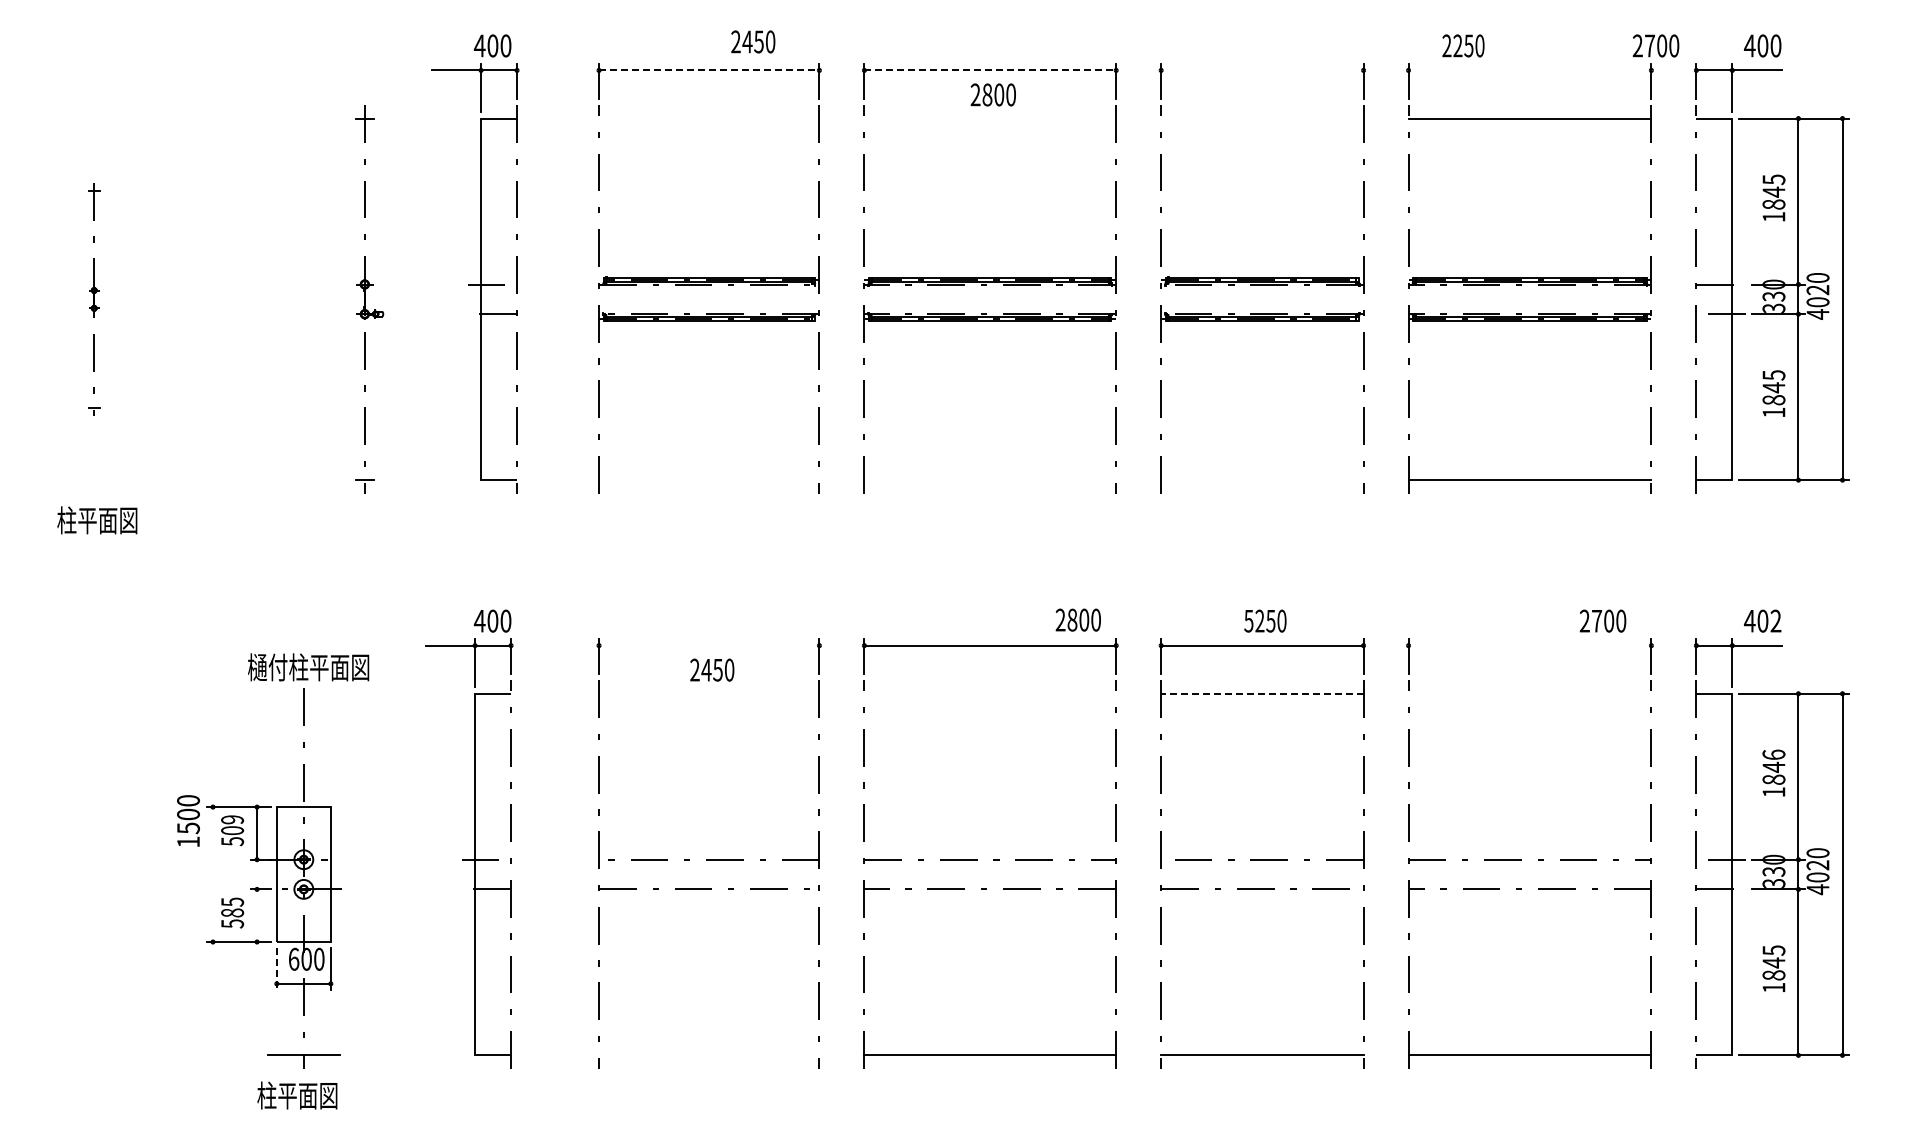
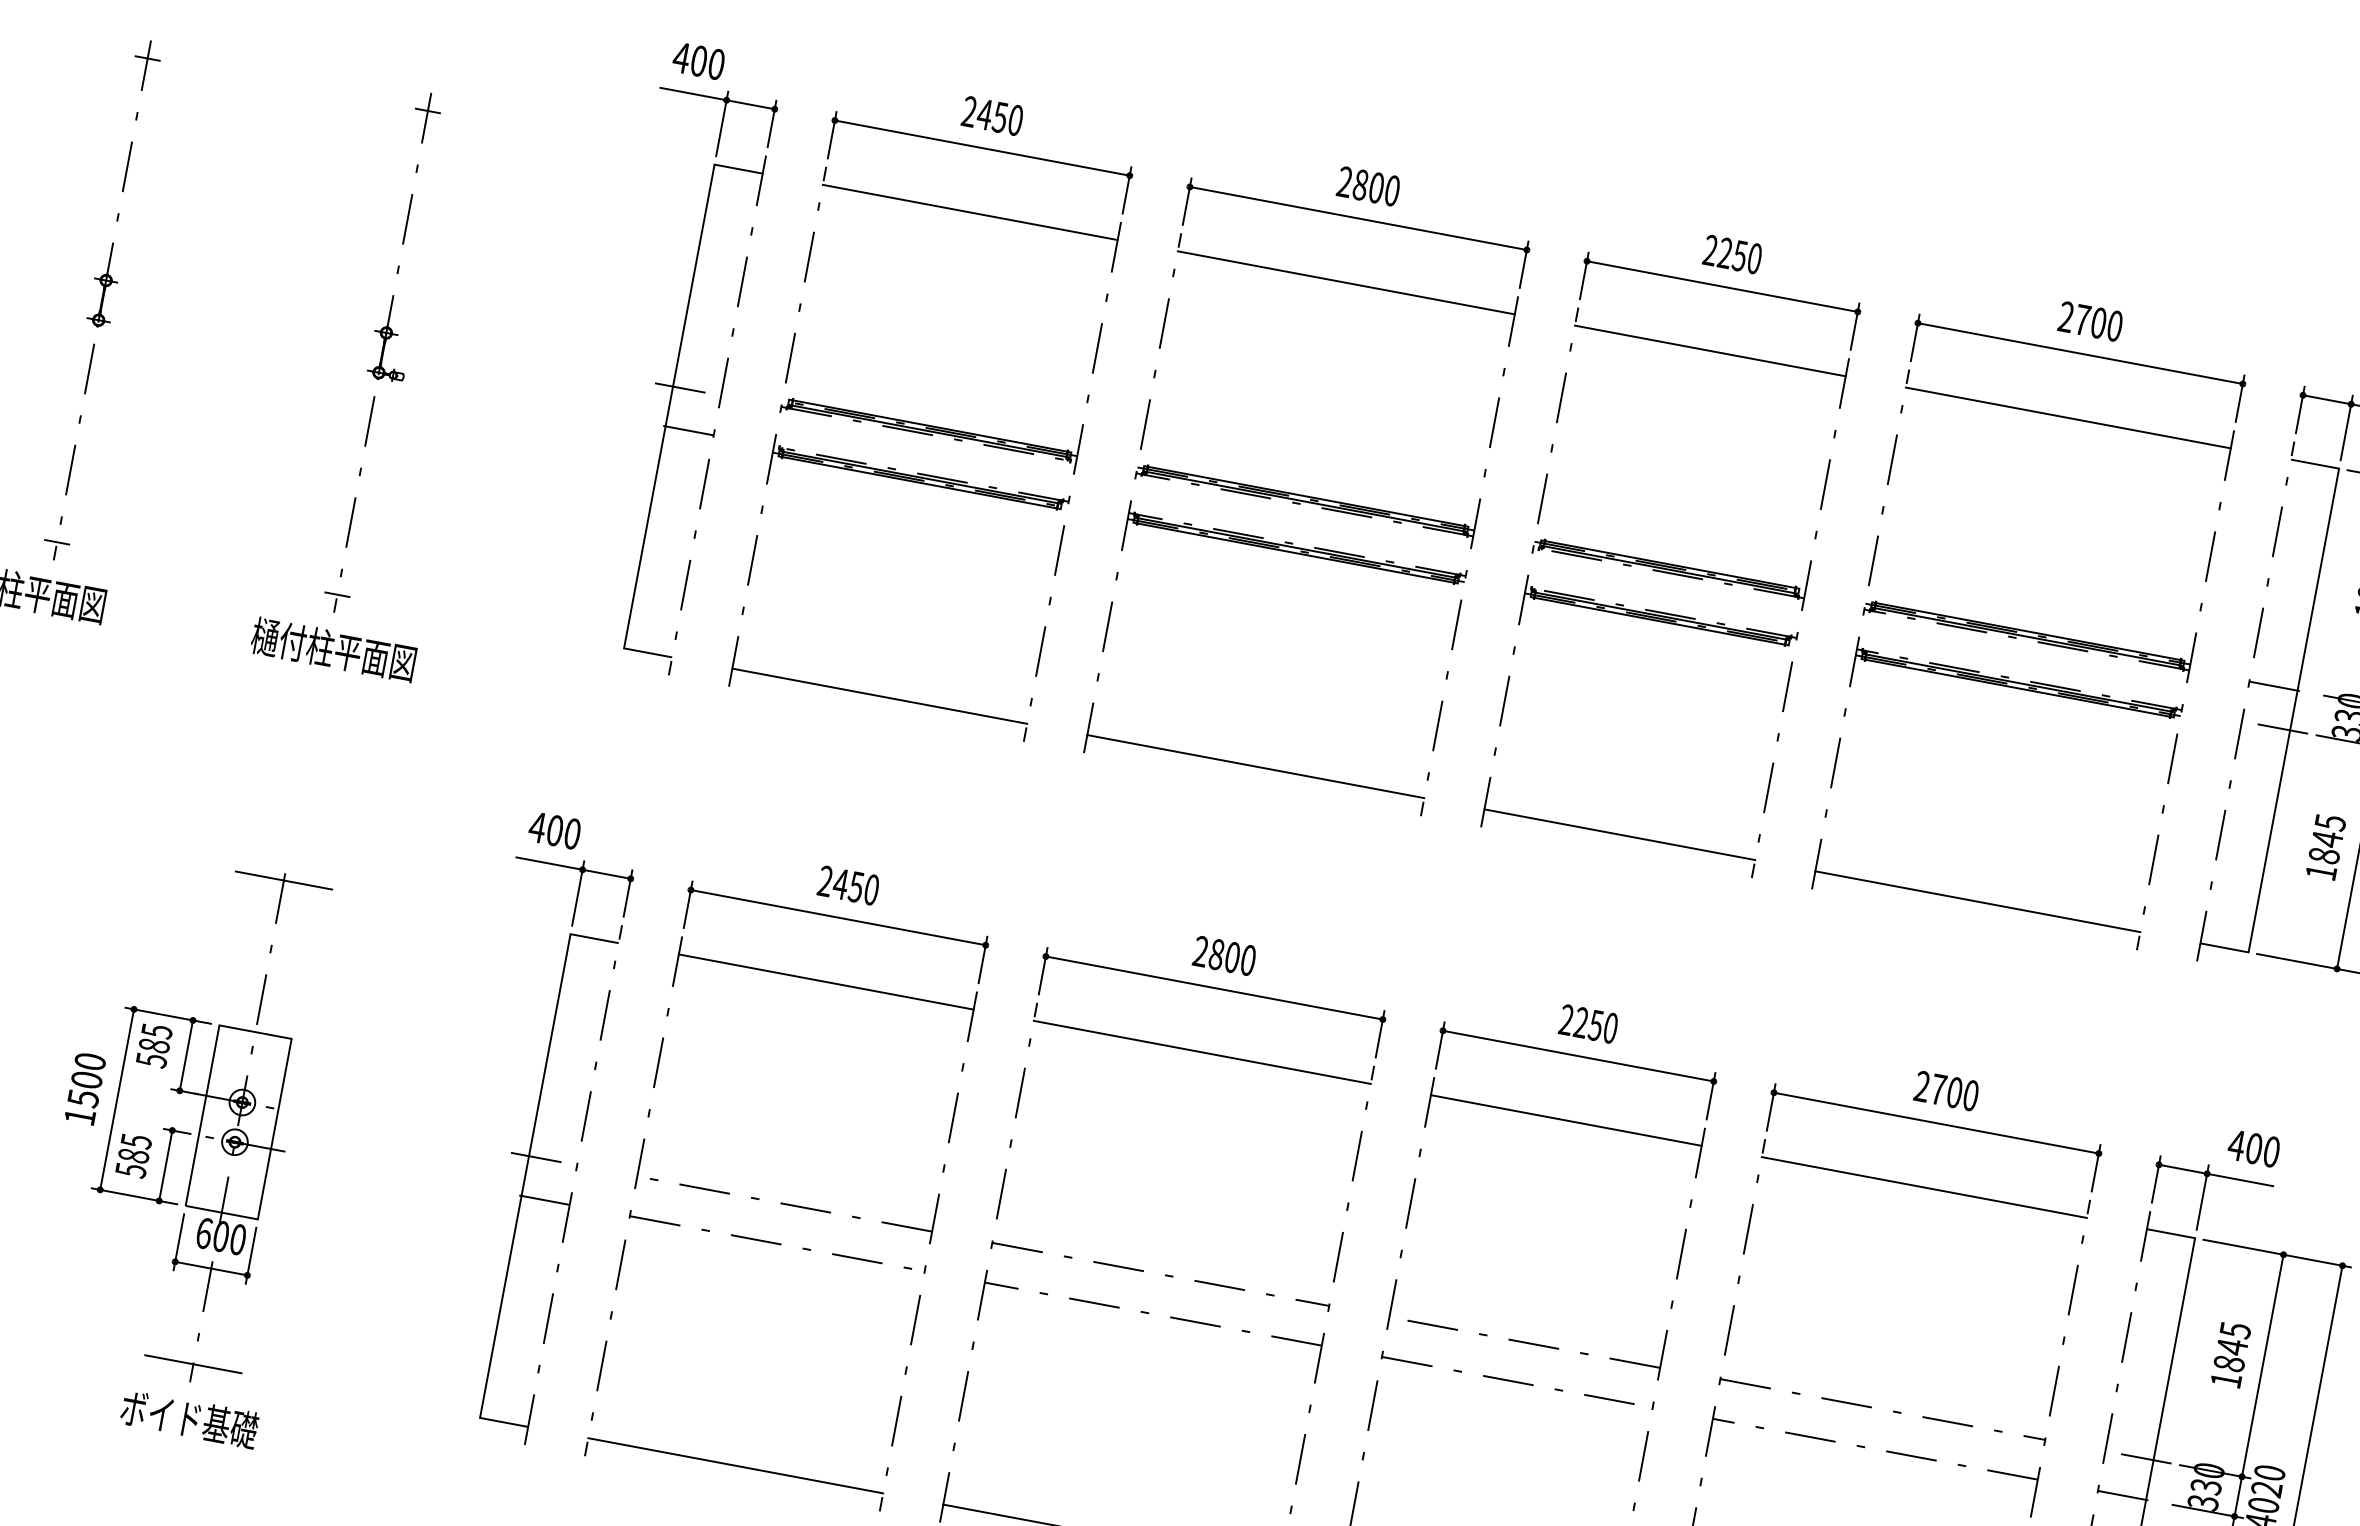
text: (753, 41) -> (992, 115), moved
text: (1463, 45) -> (1732, 254), moved
text: (1655, 45) -> (2090, 320), moved
line: (709, 70) -> (982, 148), dashed -> solid
line: (990, 70) -> (1358, 218), dashed -> solid
line: (1262, 70) -> (1722, 286), added
line: (1529, 70) -> (2079, 353), added
text: (992, 94) -> (1367, 185), moved
line: (709, 118) -> (970, 212), added
line: (990, 118) -> (1346, 282), added
line: (1262, 118) -> (1710, 350), added
part: (475, 278) -> (667, 377), moved
part: (93, 299) -> (101, 300), size x1.67
part: (369, 299) -> (388, 354), moved
line: (709, 480) -> (880, 696), added
line: (990, 480) -> (1255, 767), added
line: (1262, 480) -> (1619, 835), added
text: (1077, 619) -> (1223, 954), moved
text: (1248, 620) -> (1566, 1019), 5250 -> 2250
text: (1602, 620) -> (1946, 1090), moved
text: (1775, 620) -> (2271, 1150), 402 -> 400
line: (709, 645) -> (838, 917), added
line: (1529, 645) -> (1935, 1122), added
text: (308, 667) -> (333, 649), moved
text: (712, 669) -> (849, 884), moved
line: (303, 693) -> (283, 880), added
line: (709, 693) -> (826, 981), added
line: (990, 693) -> (1202, 1052), added
line: (1261, 693) -> (1565, 1119), dashed -> solid
line: (1529, 693) -> (1923, 1187), added
text: (1773, 754) -> (2234, 1329), 1846 -> 1845
text: (188, 820) -> (85, 1088), moved
text: (232, 825) -> (155, 1038), 509 -> 585
part: (469, 853) -> (523, 1146), moved
line: (212, 874) -> (116, 1099), added
line: (257, 915) -> (166, 1165), added
line: (276, 969) -> (178, 1242), dashed -> solid
line: (709, 1055) -> (736, 1466), added
text: (307, 1095) -> (188, 1418), 柱平面図 -> ボイド基礎

